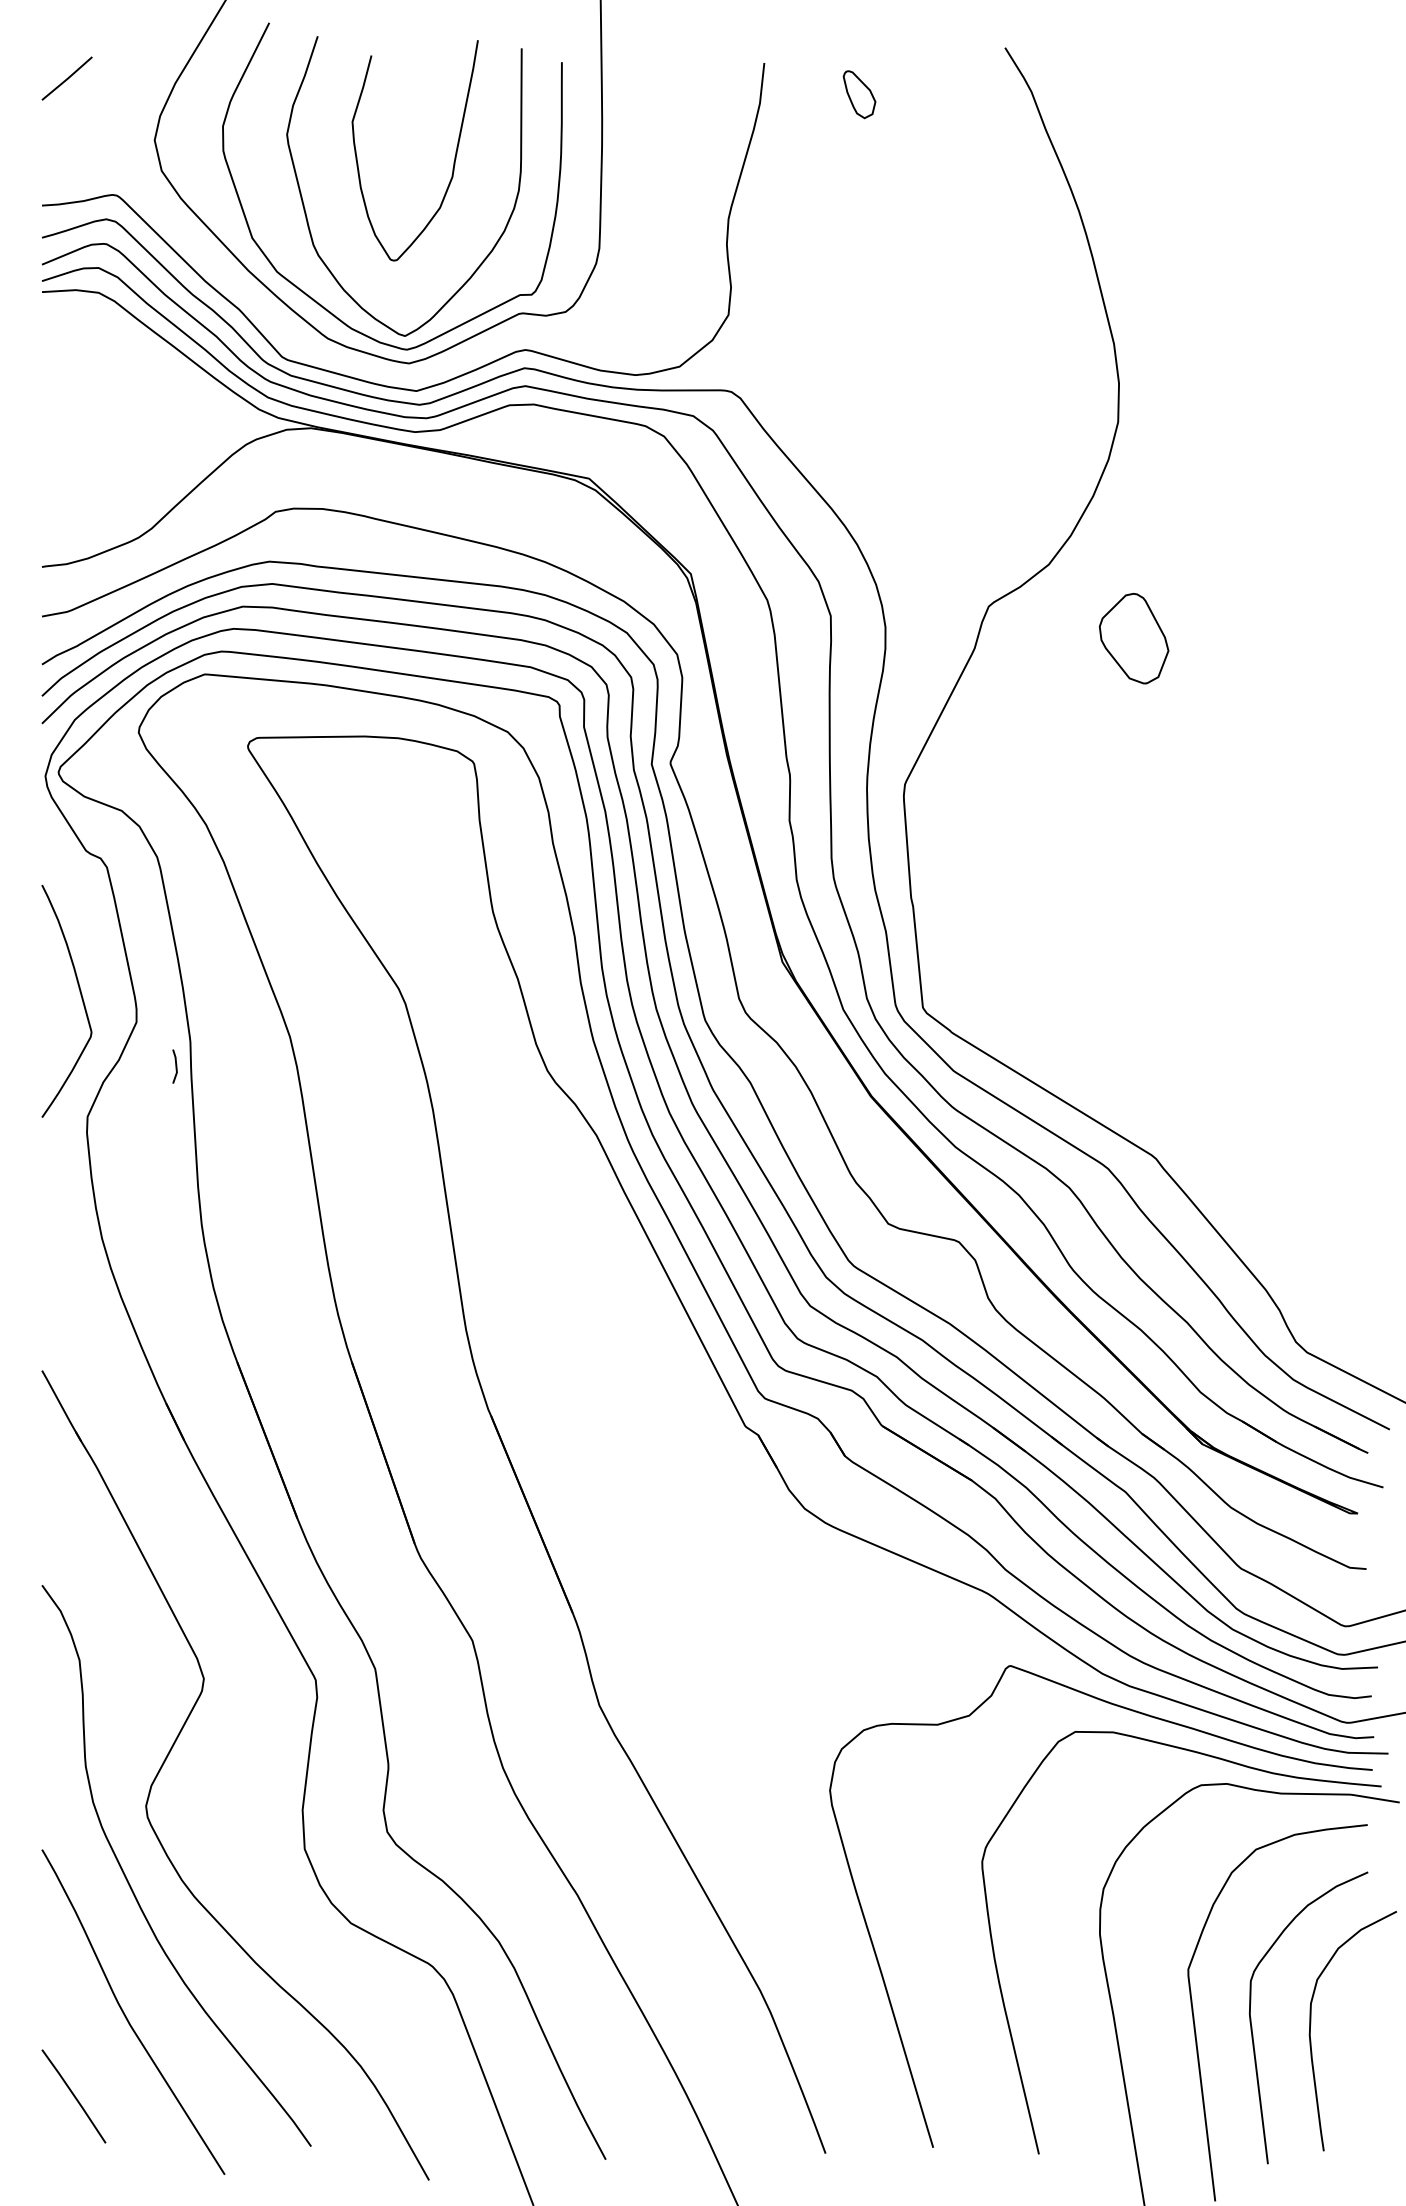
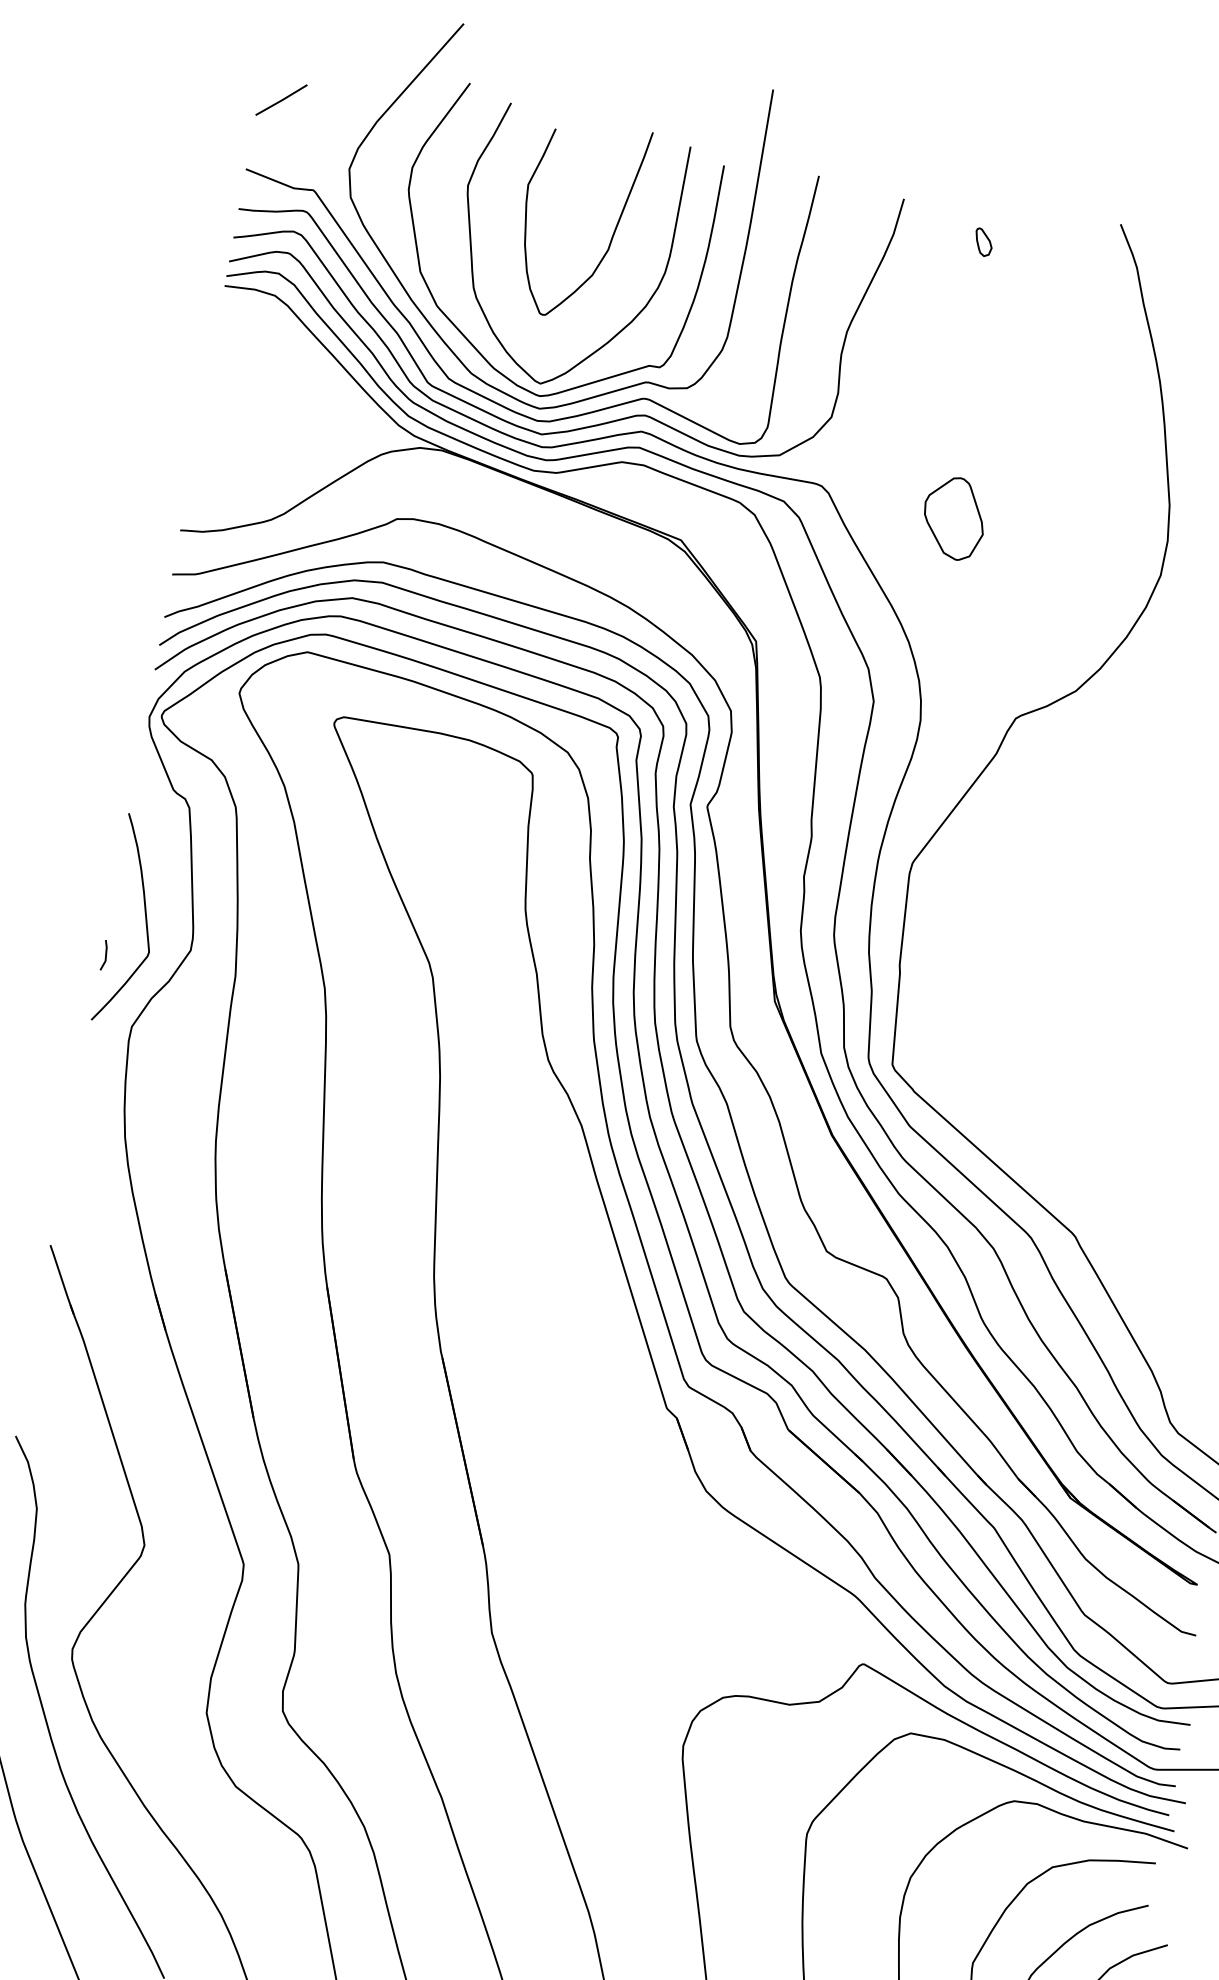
part: (859, 94) -> (983, 242), size x0.62
curve: (263, 307) -> (419, 335), added
part: (1133, 638) -> (953, 518), moved
line: (175, 1066) -> (105, 955), moved

